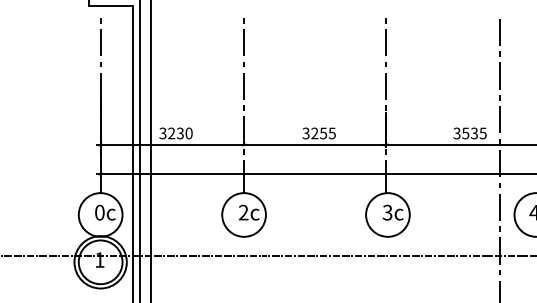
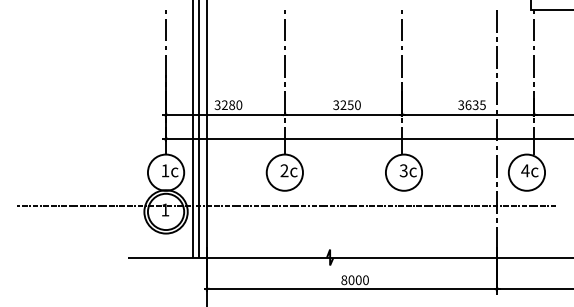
text: (180, 132) -> (232, 104), 3230 -> 3280
text: (331, 132) -> (357, 104), 3255 -> 3250
text: (465, 132) -> (468, 104), 3535 -> 3635
text: (99, 212) -> (165, 170), 0 -> 1

